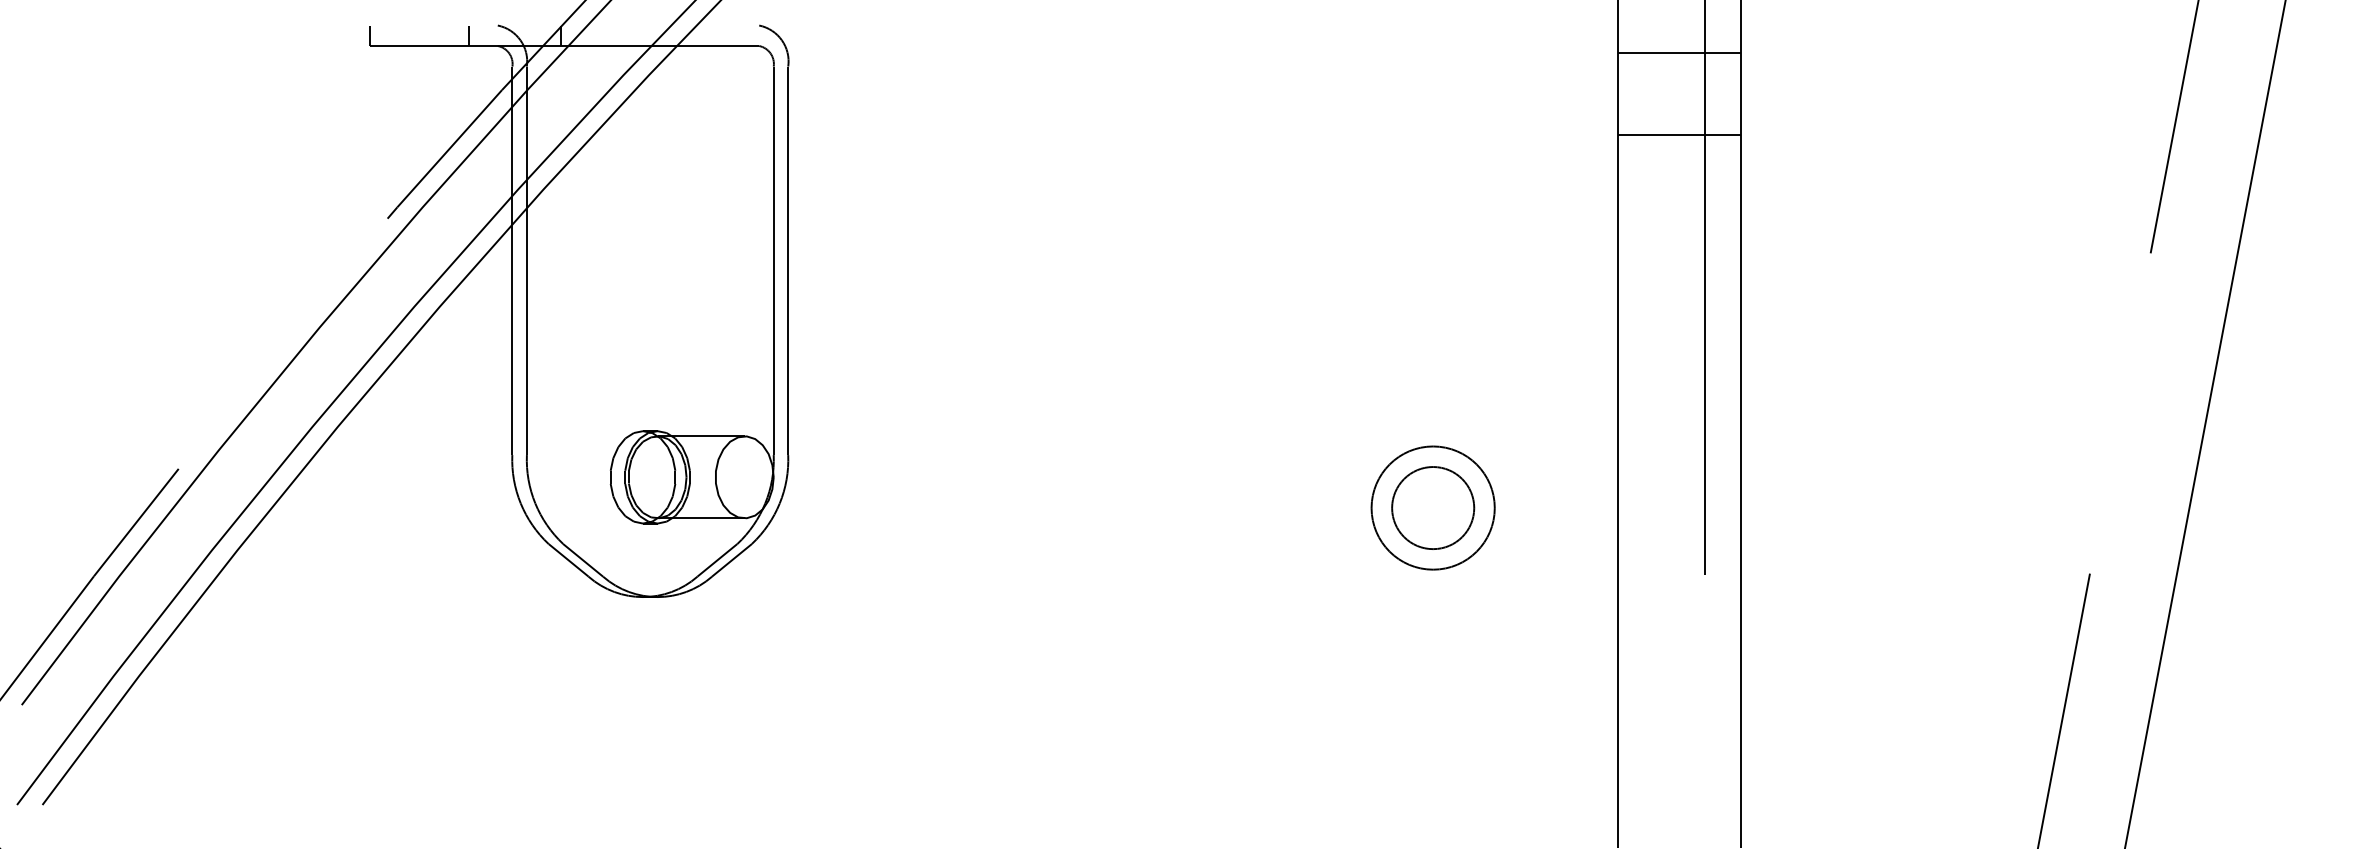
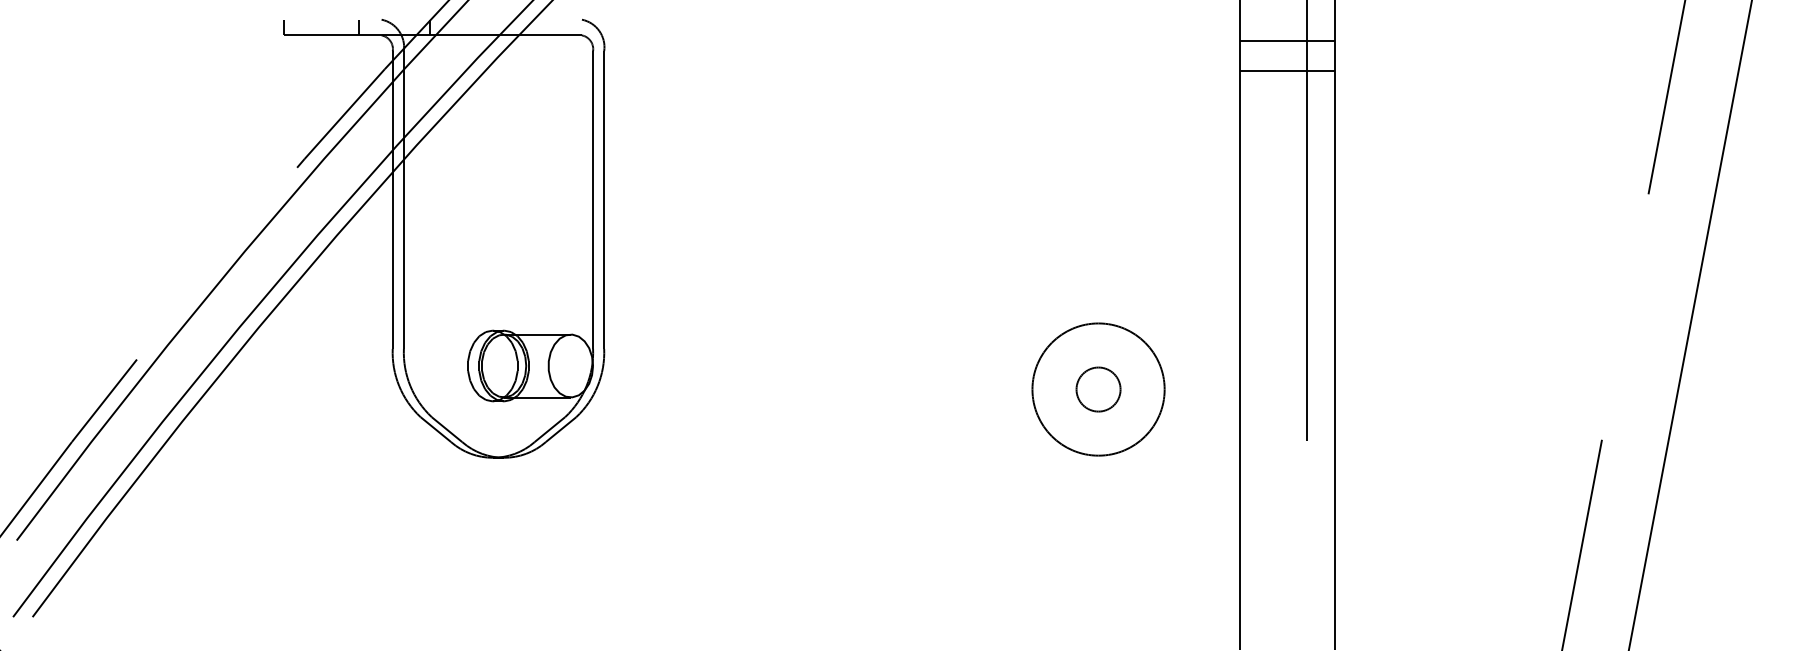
line: (1679, 134) -> (1287, 70), moved
circle: (1432, 507) -> (1098, 389), size x1.4
circle: (1433, 508) -> (1098, 389), size x0.7

